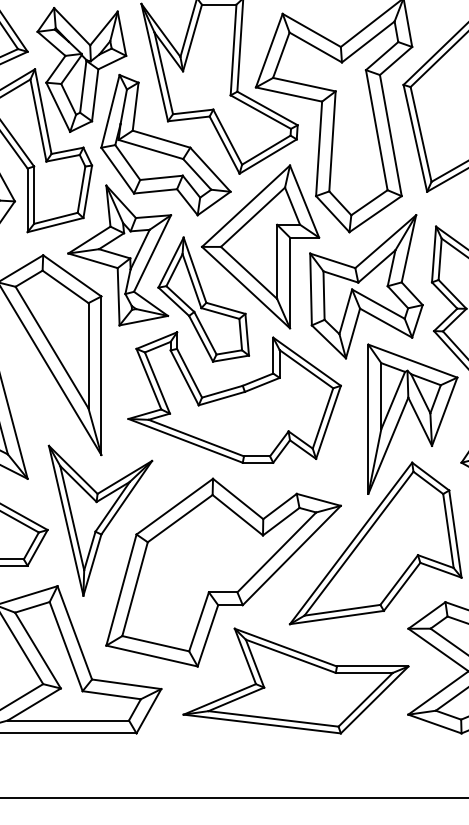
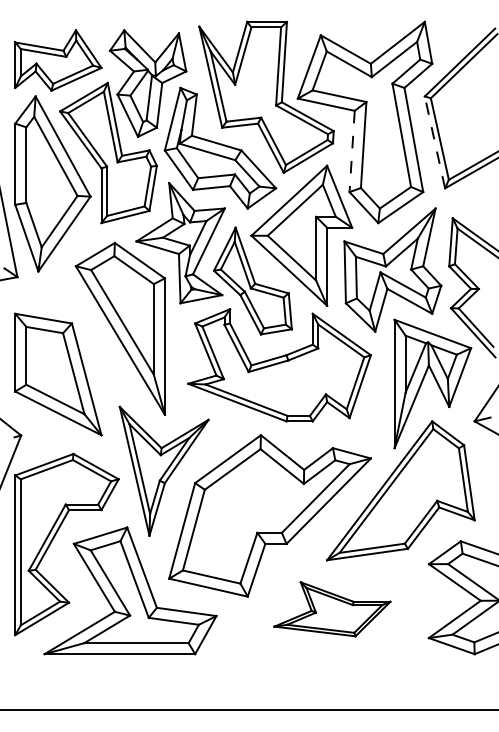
line: (414, 137) -> (434, 141), solid -> dashed
line: (319, 148) -> (352, 151), solid -> dashed
part: (296, 681) -> (332, 609), size x0.6

